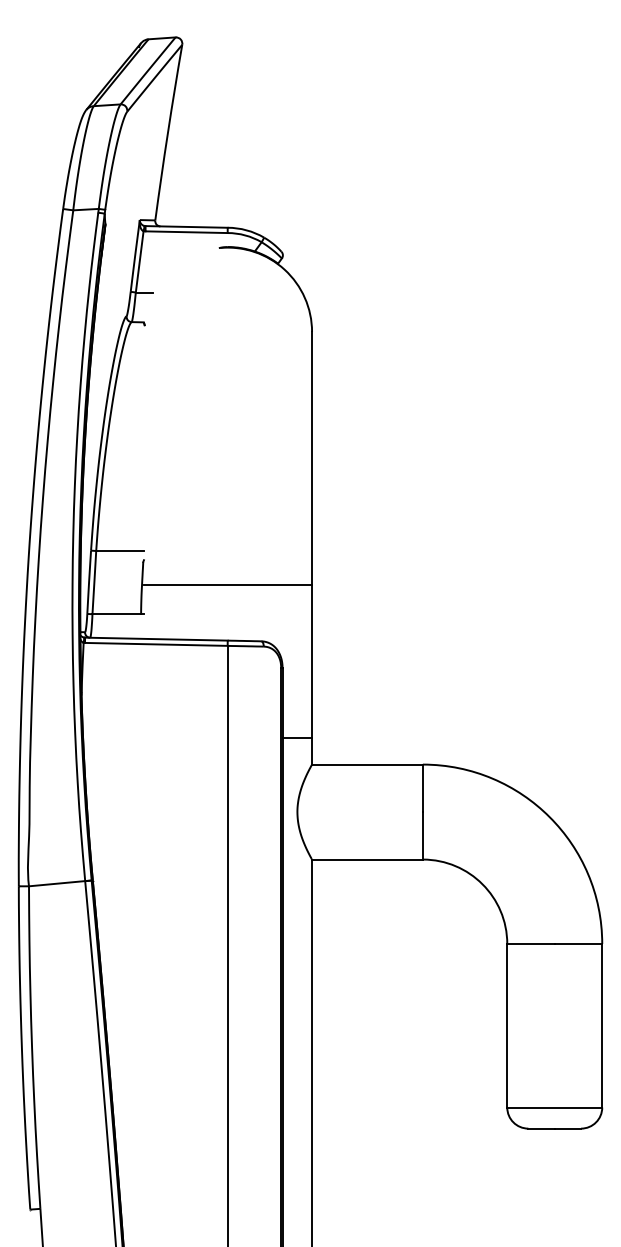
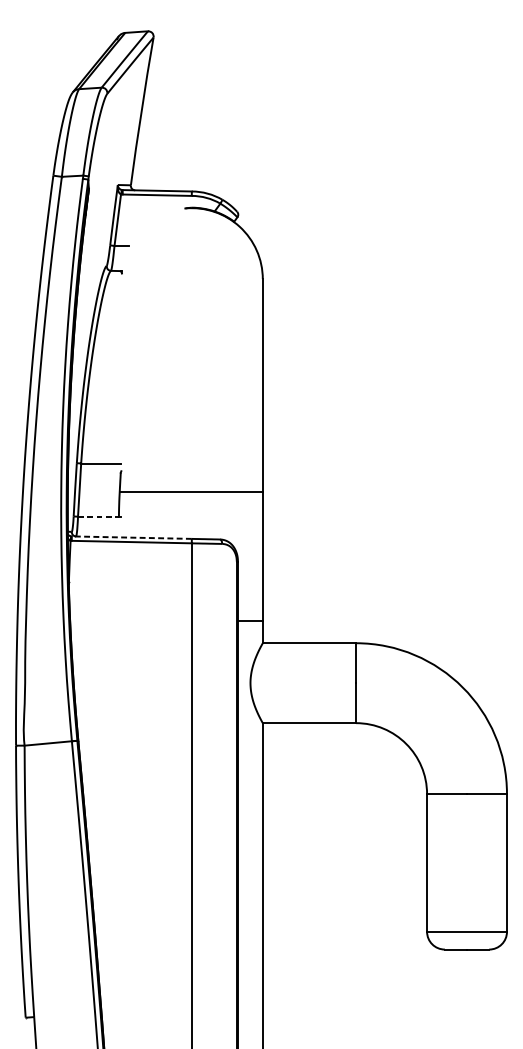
line: (117, 614) -> (99, 516), solid -> dashed
line: (155, 639) -> (131, 537), solid -> dashed

